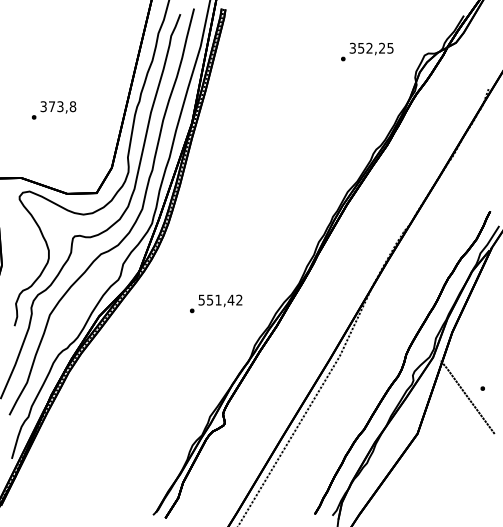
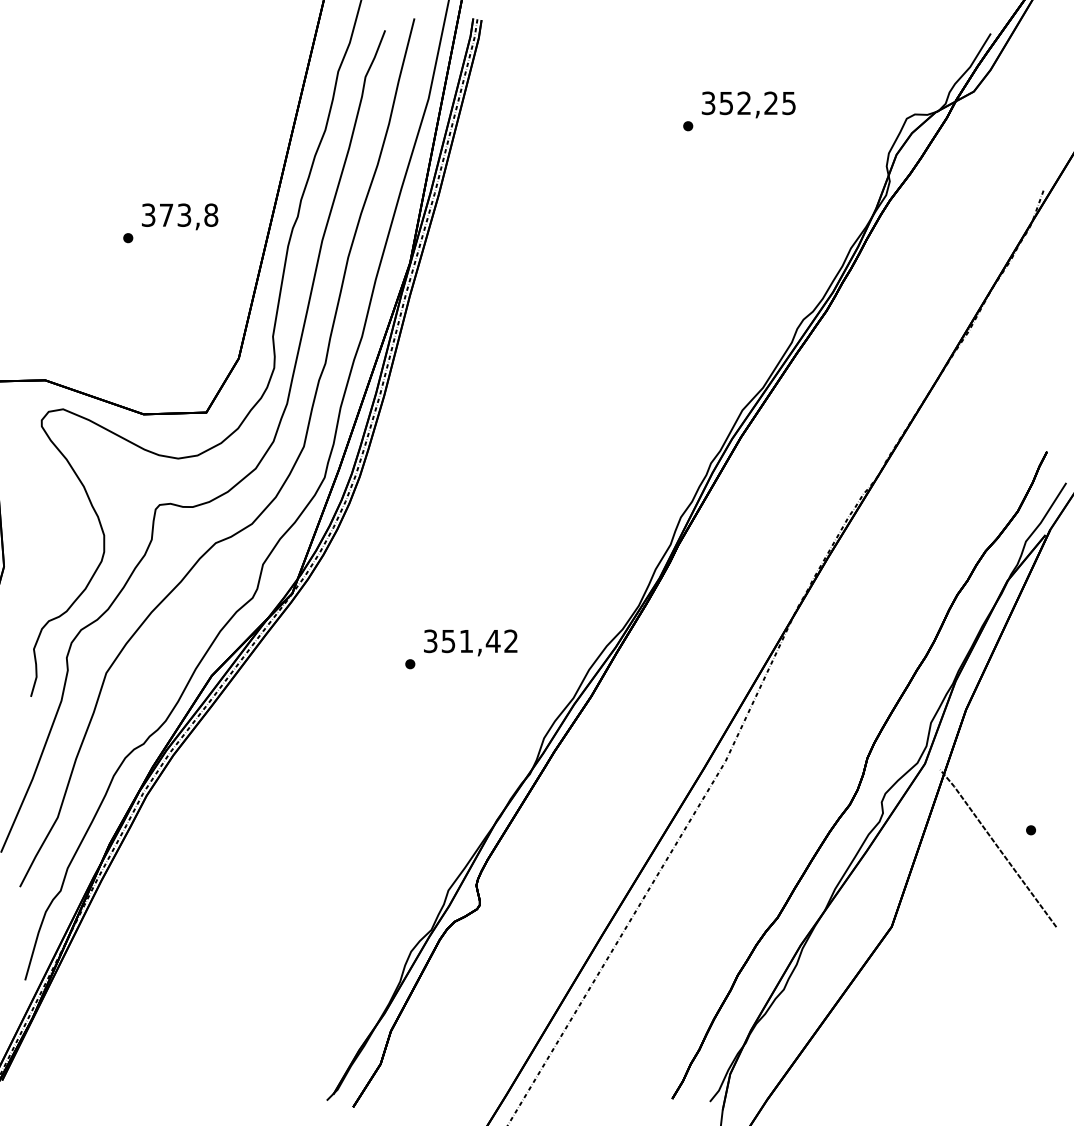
text: (367, 51) -> (739, 110), moved
text: (54, 110) -> (171, 223), moved
text: (201, 299) -> (430, 639), 551,42 -> 351,42

